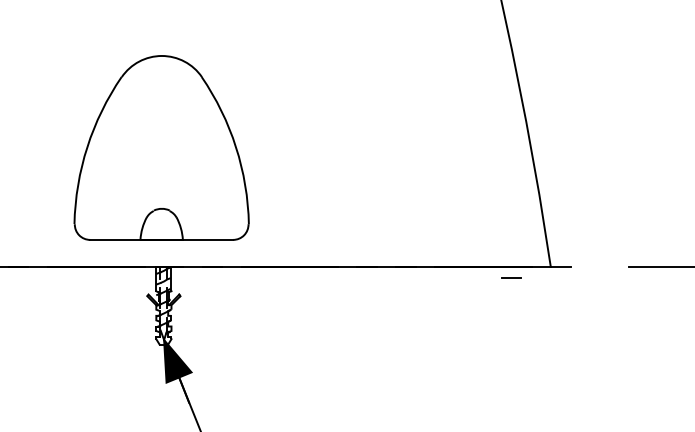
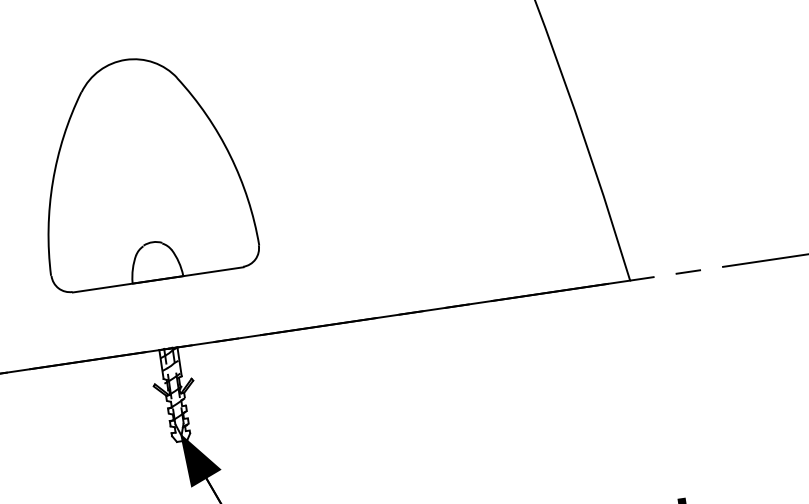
part: (161, 147) -> (141, 169), moved
line: (511, 277) -> (688, 271), moved

